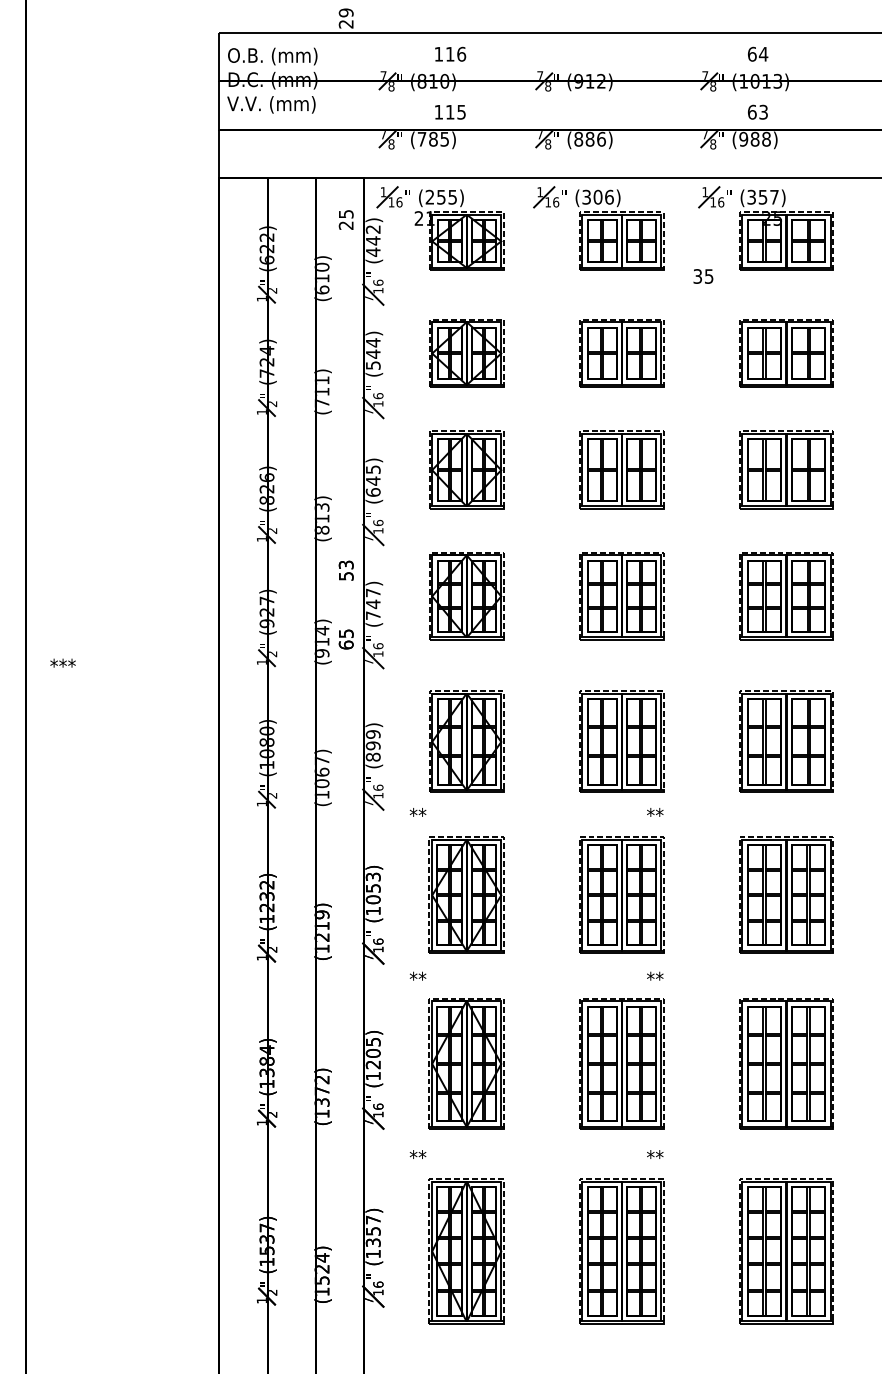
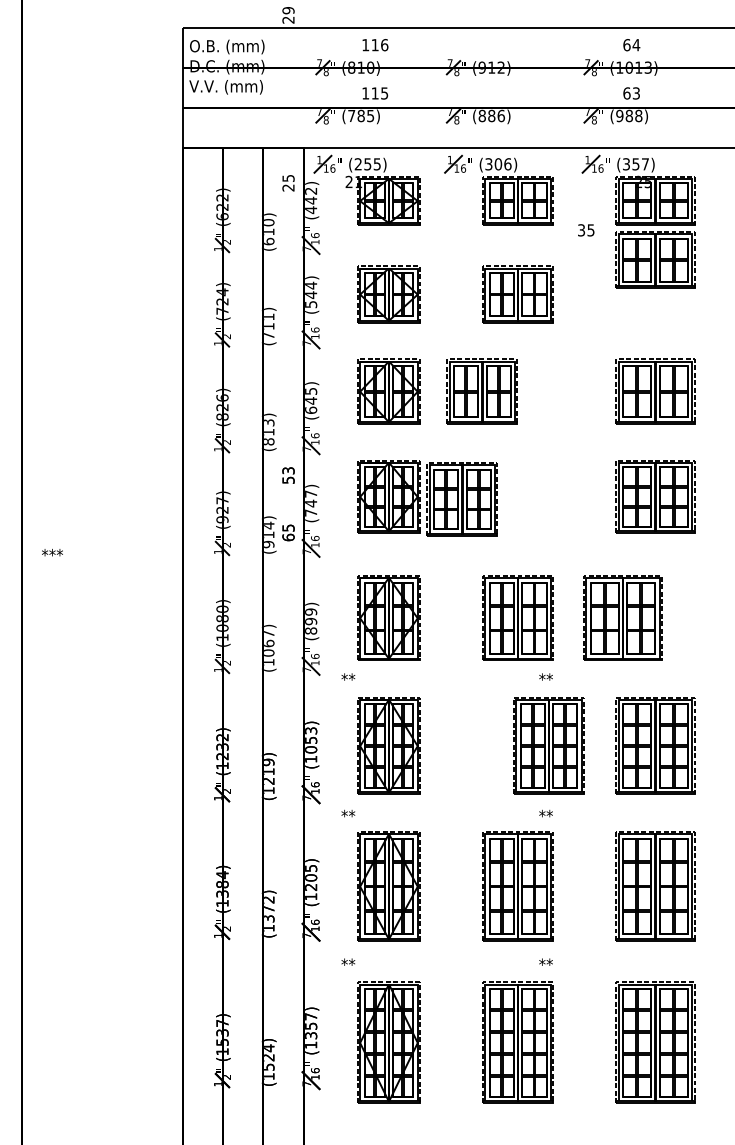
part: (786, 353) -> (655, 260), moved
part: (621, 469) -> (482, 391), moved
part: (621, 596) -> (462, 499), moved
part: (786, 741) -> (622, 617), moved
part: (621, 894) -> (548, 745), moved

